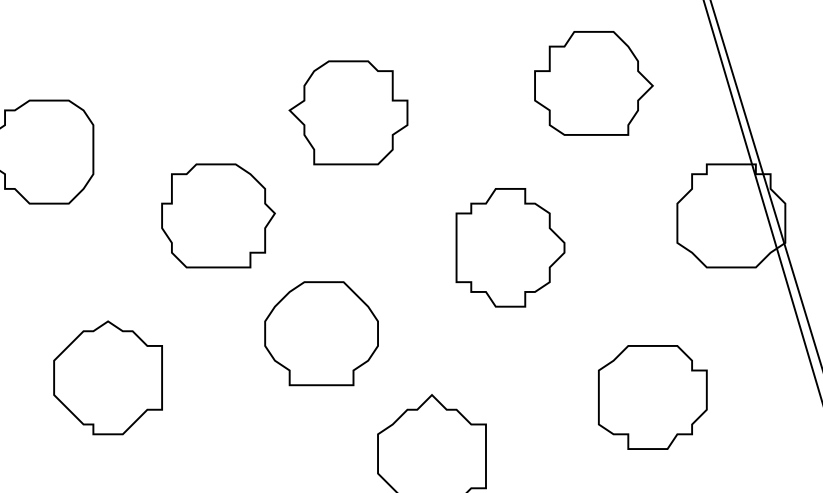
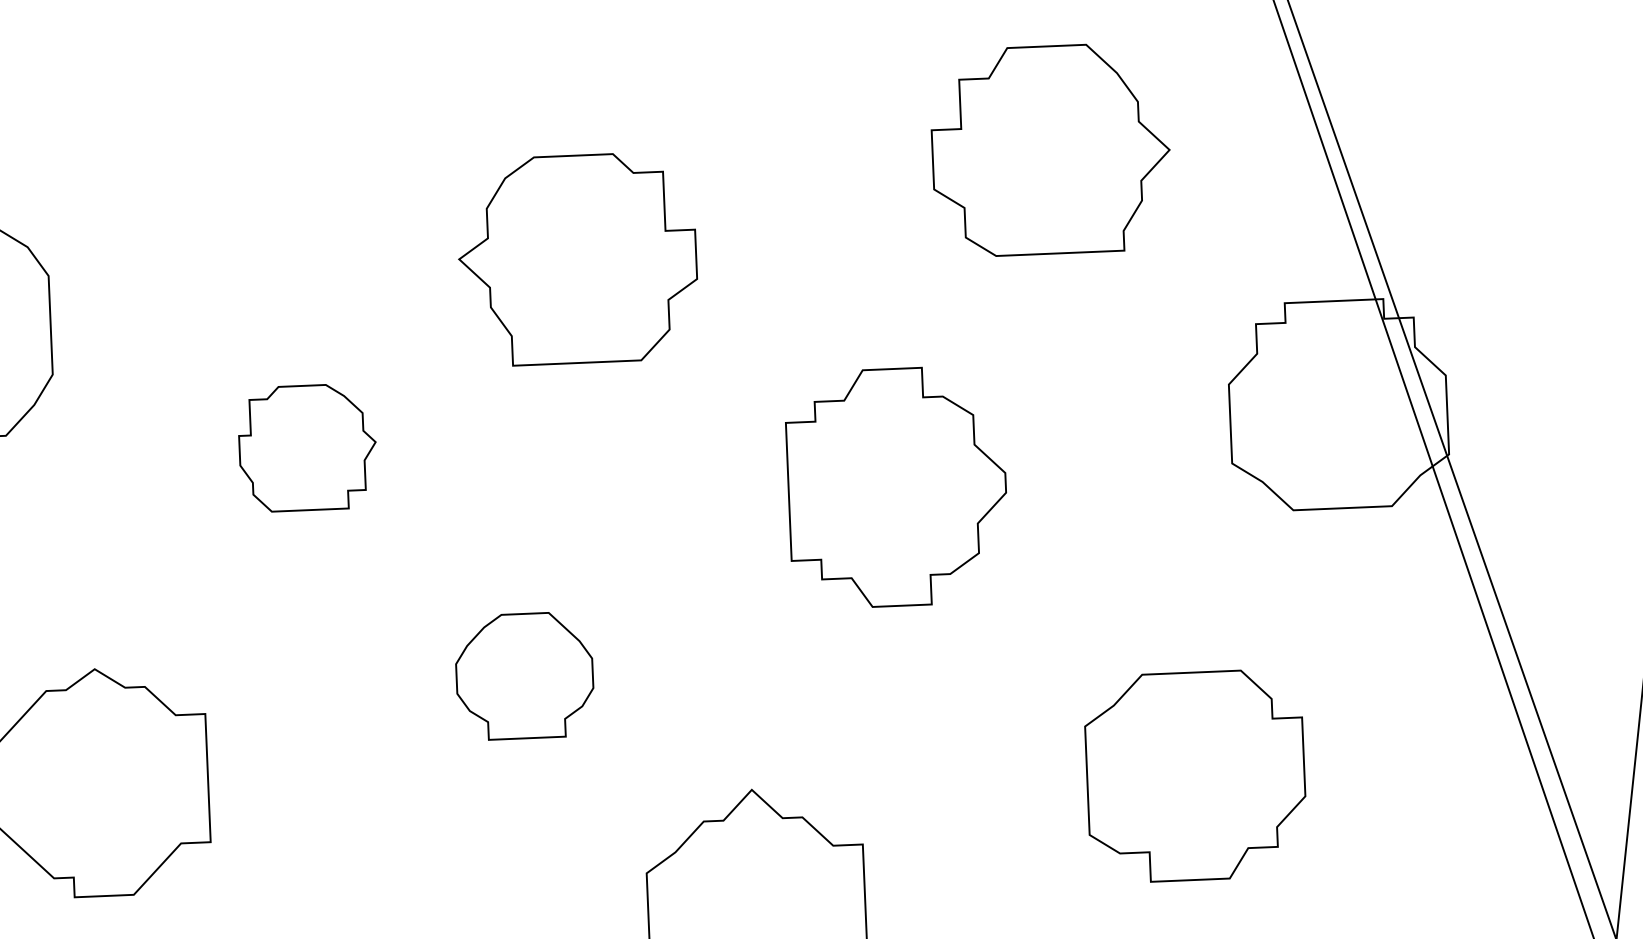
part: (348, 112) -> (577, 258), moved
part: (218, 215) -> (307, 447), size x0.6
part: (321, 333) -> (524, 675), size x0.6

